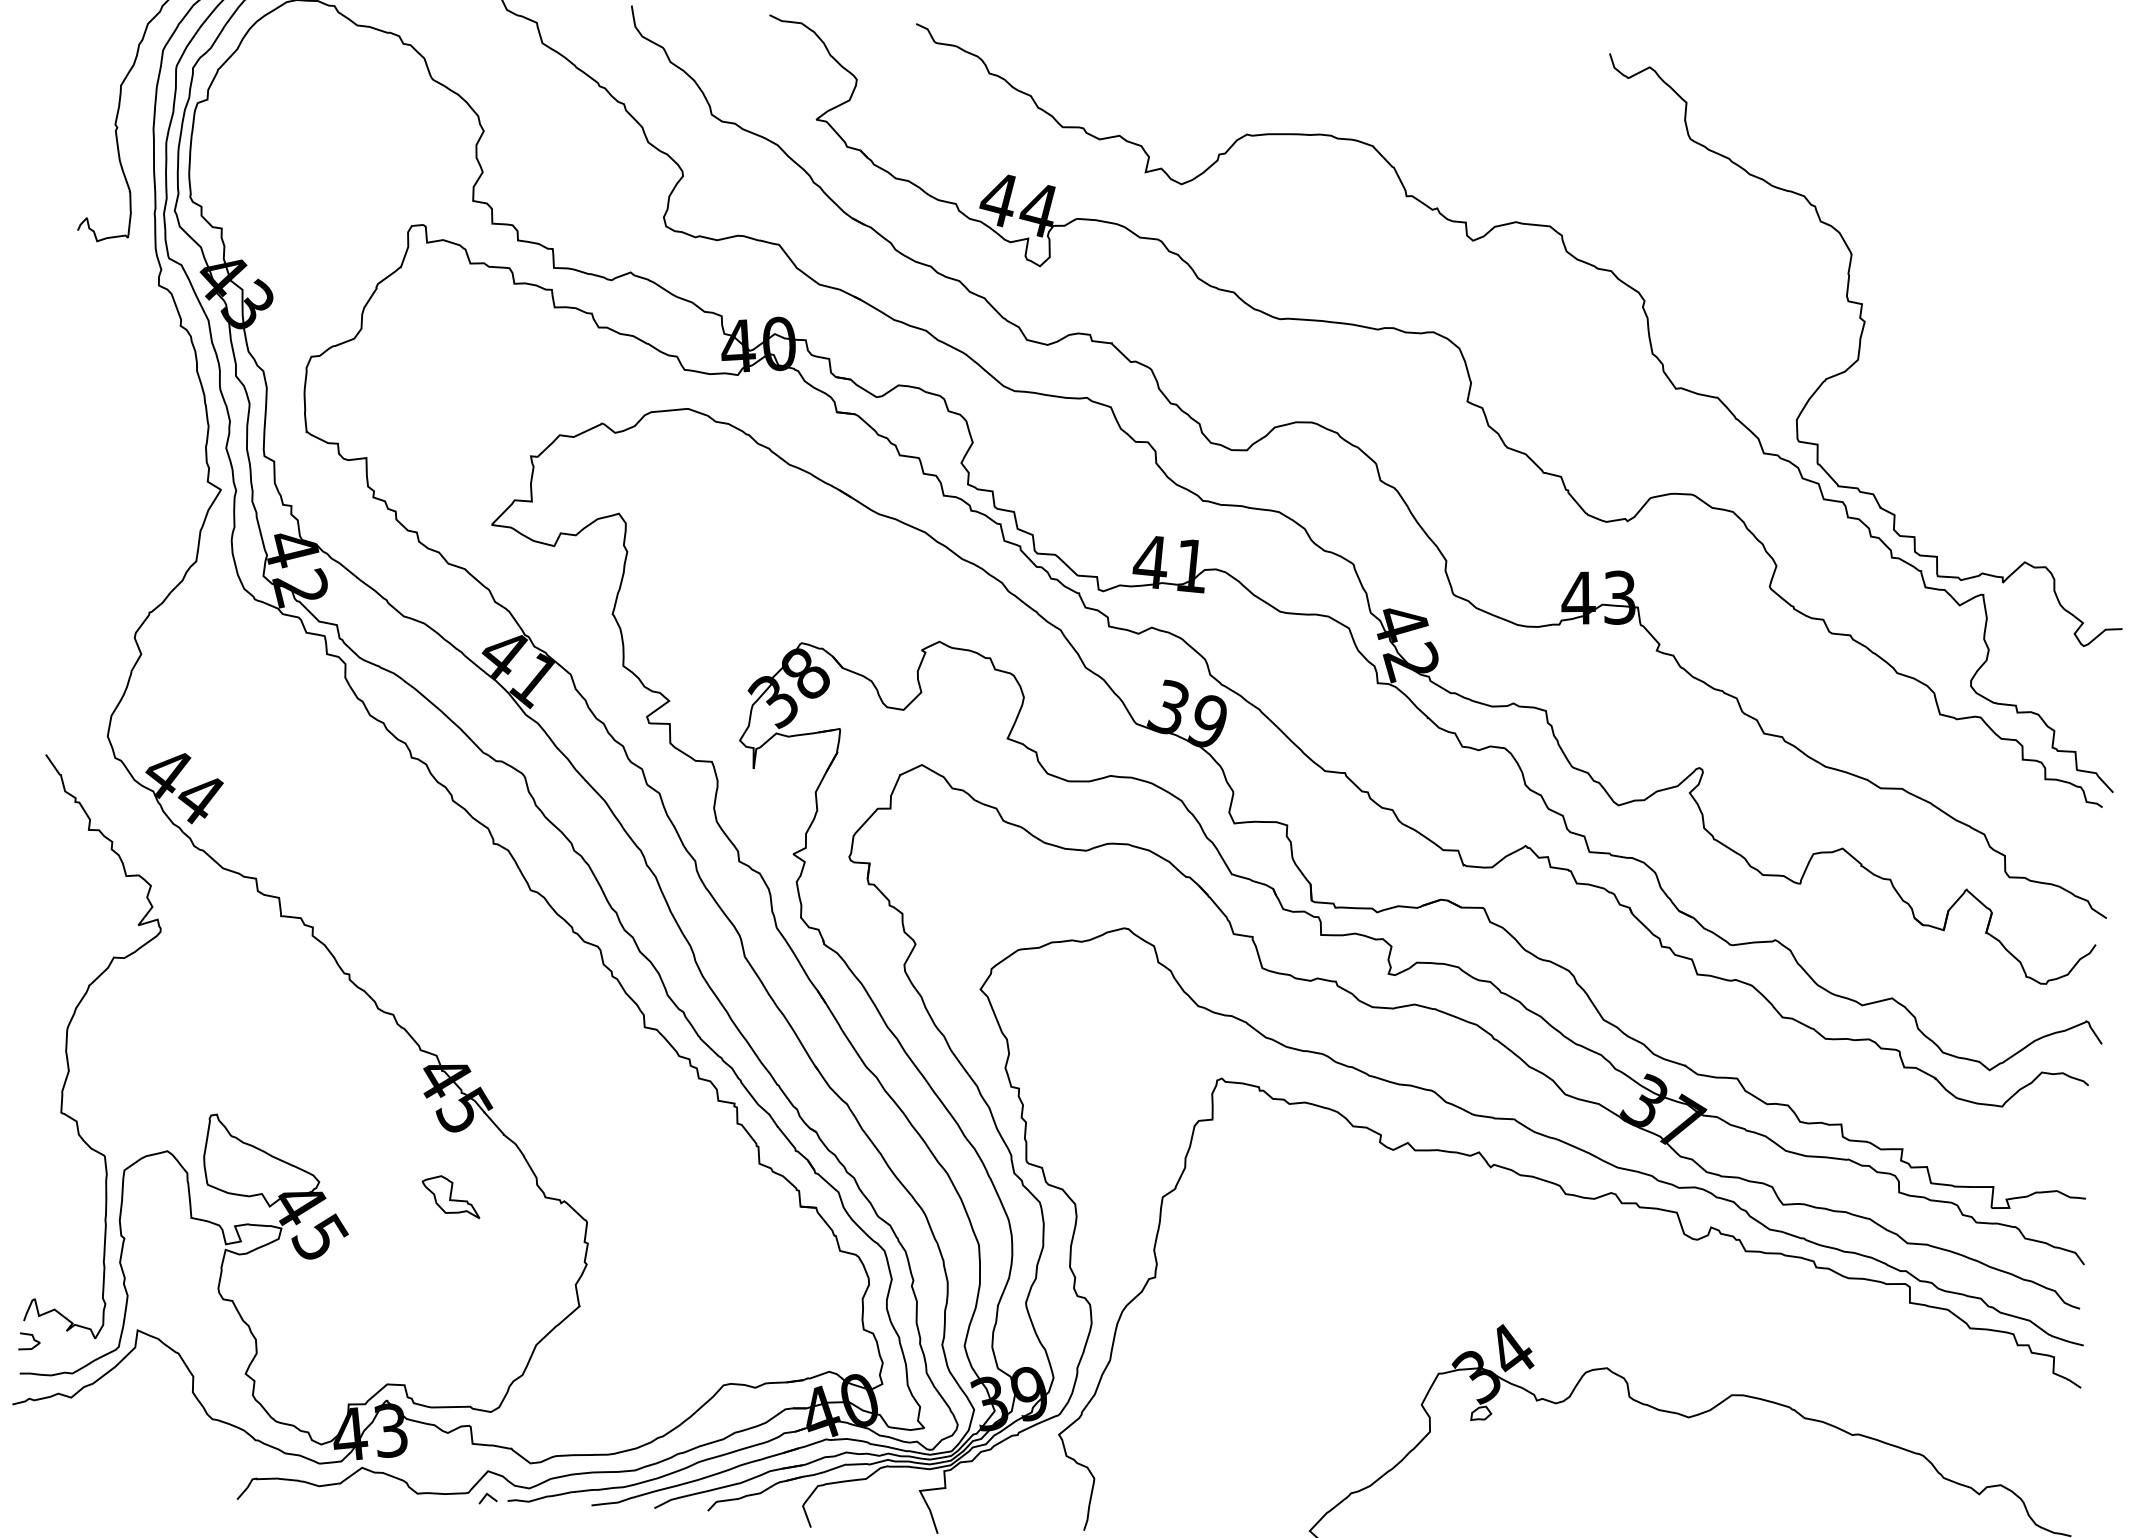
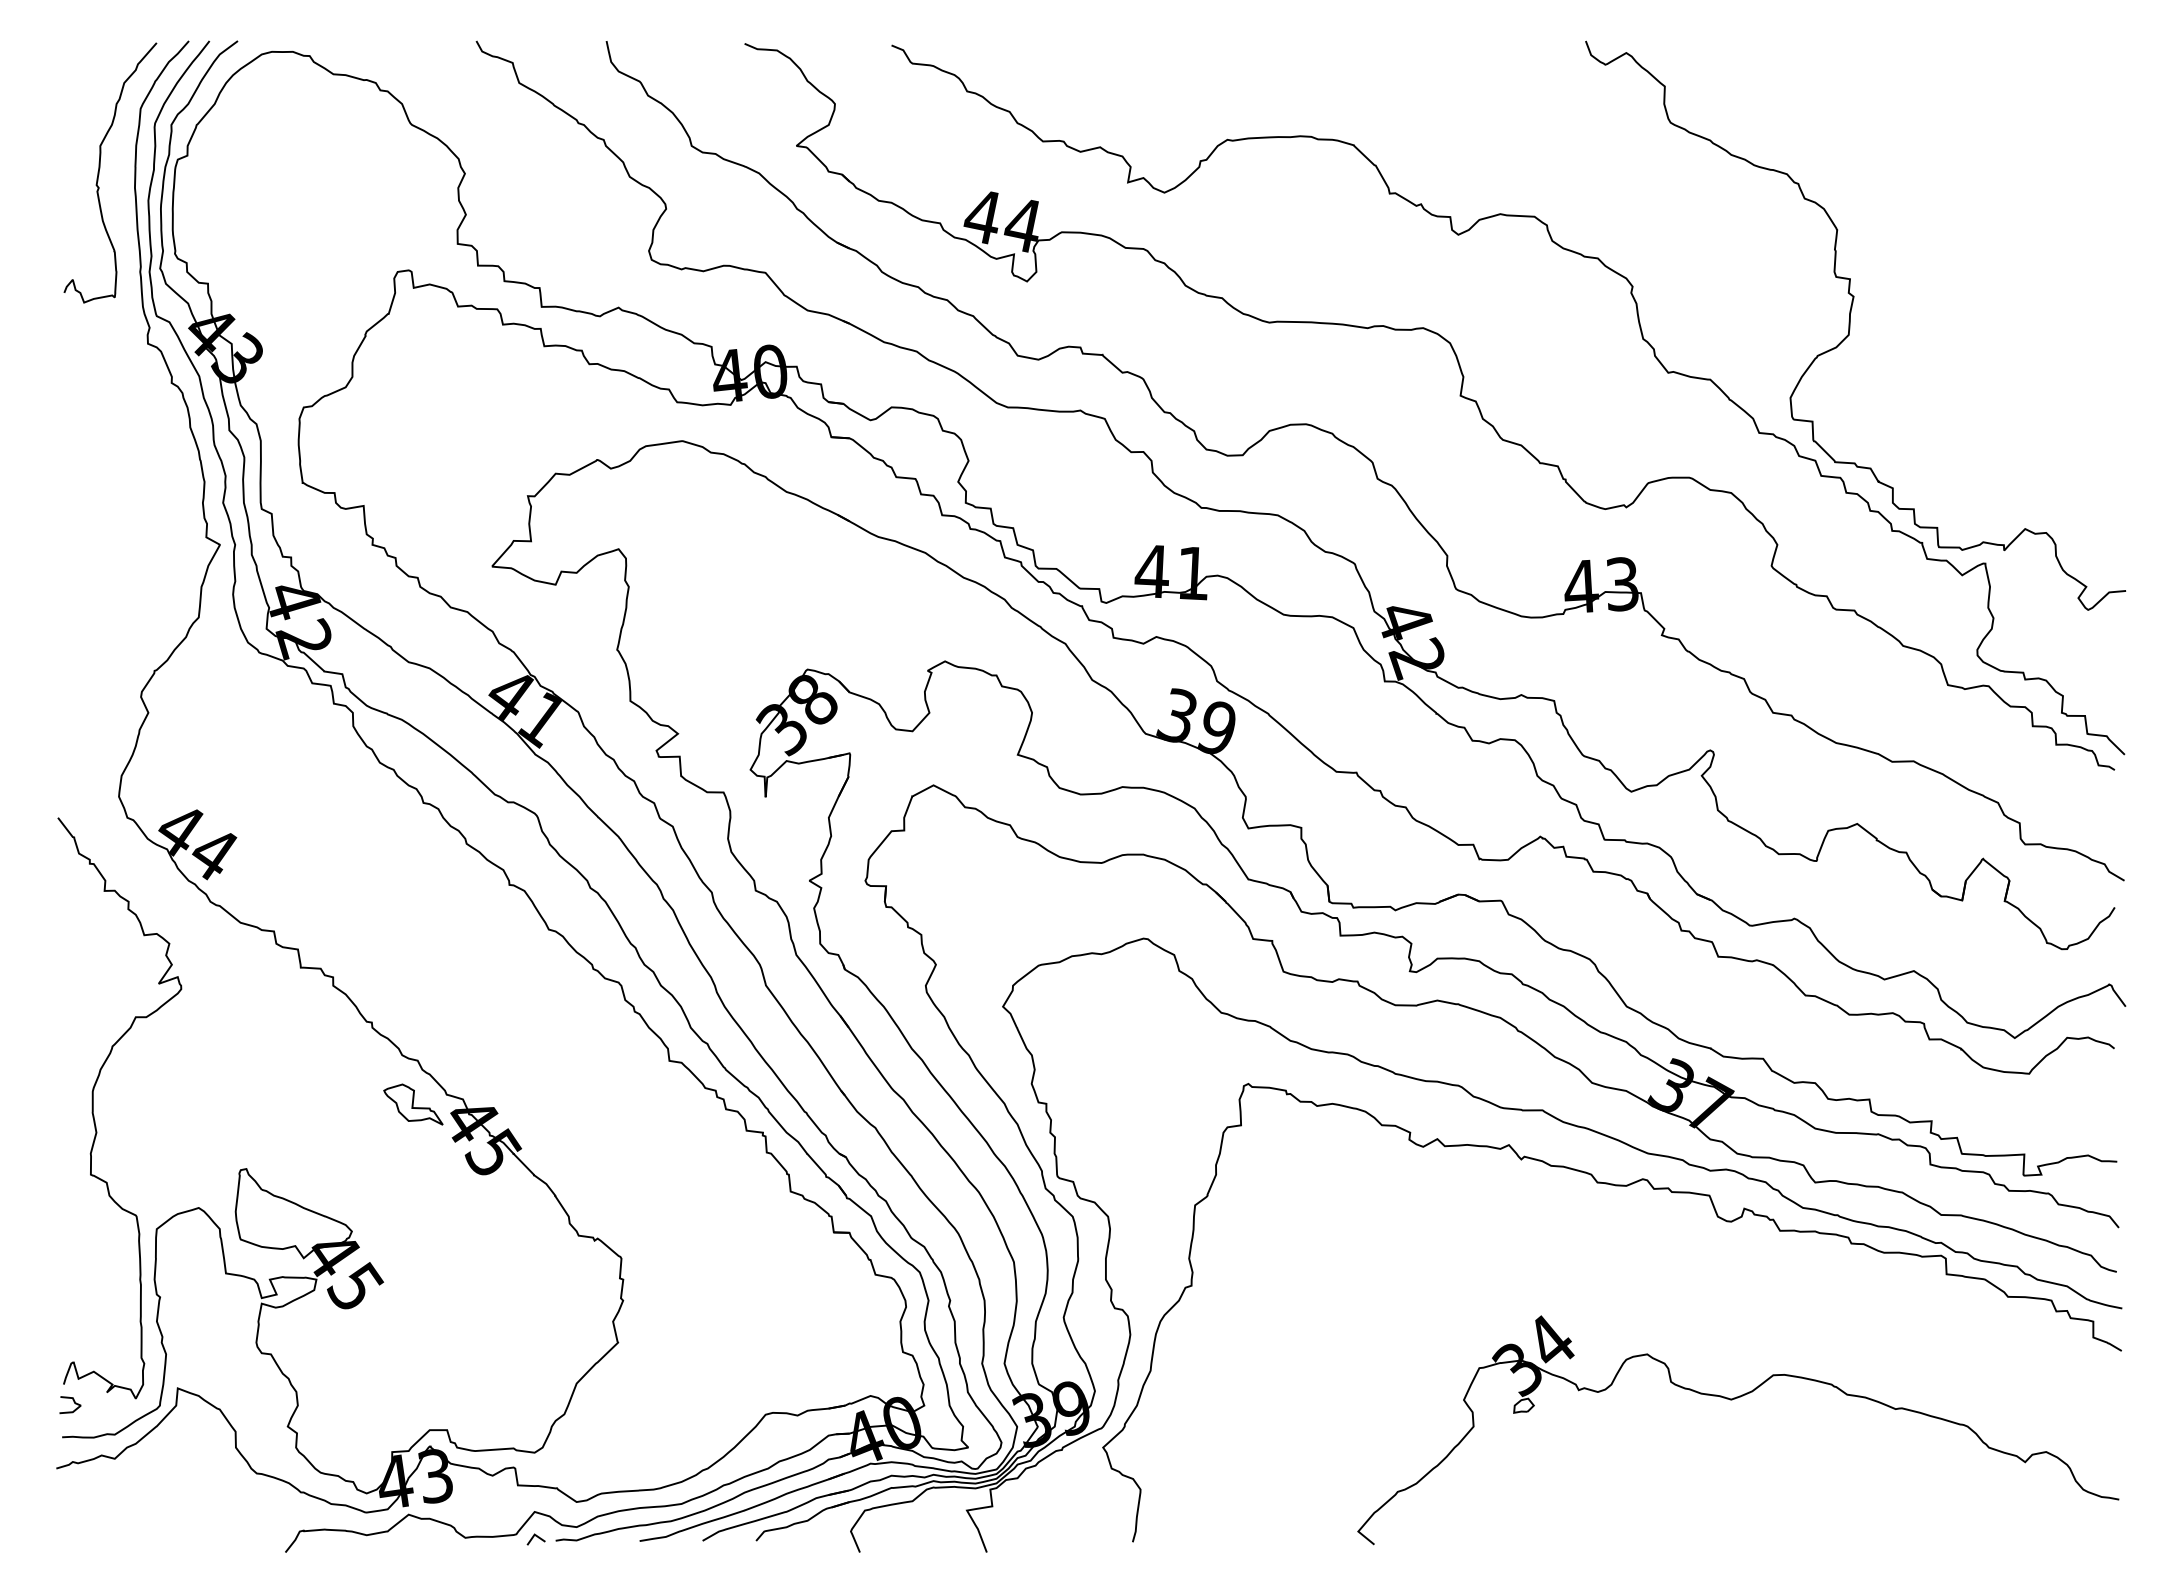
part: (451, 1196) -> (413, 1104), moved

